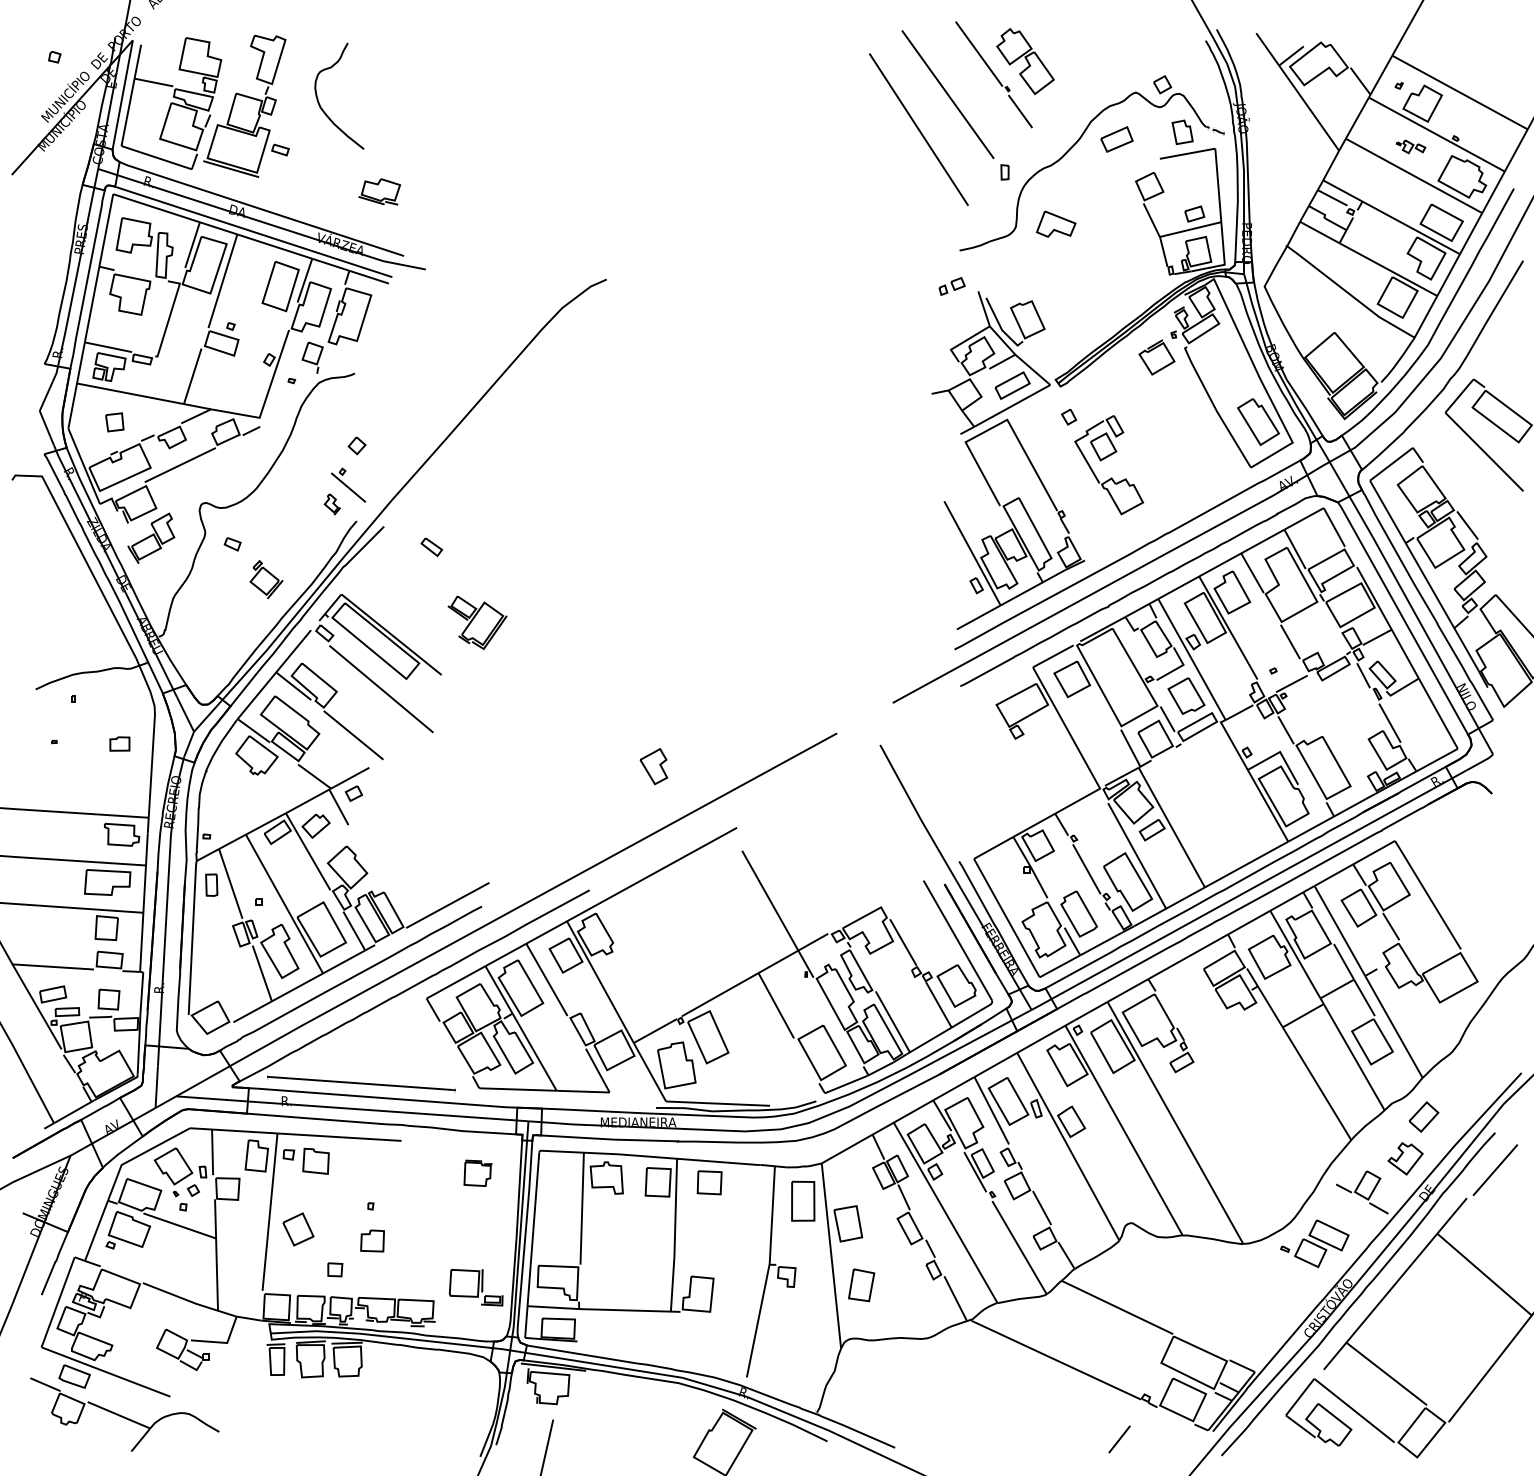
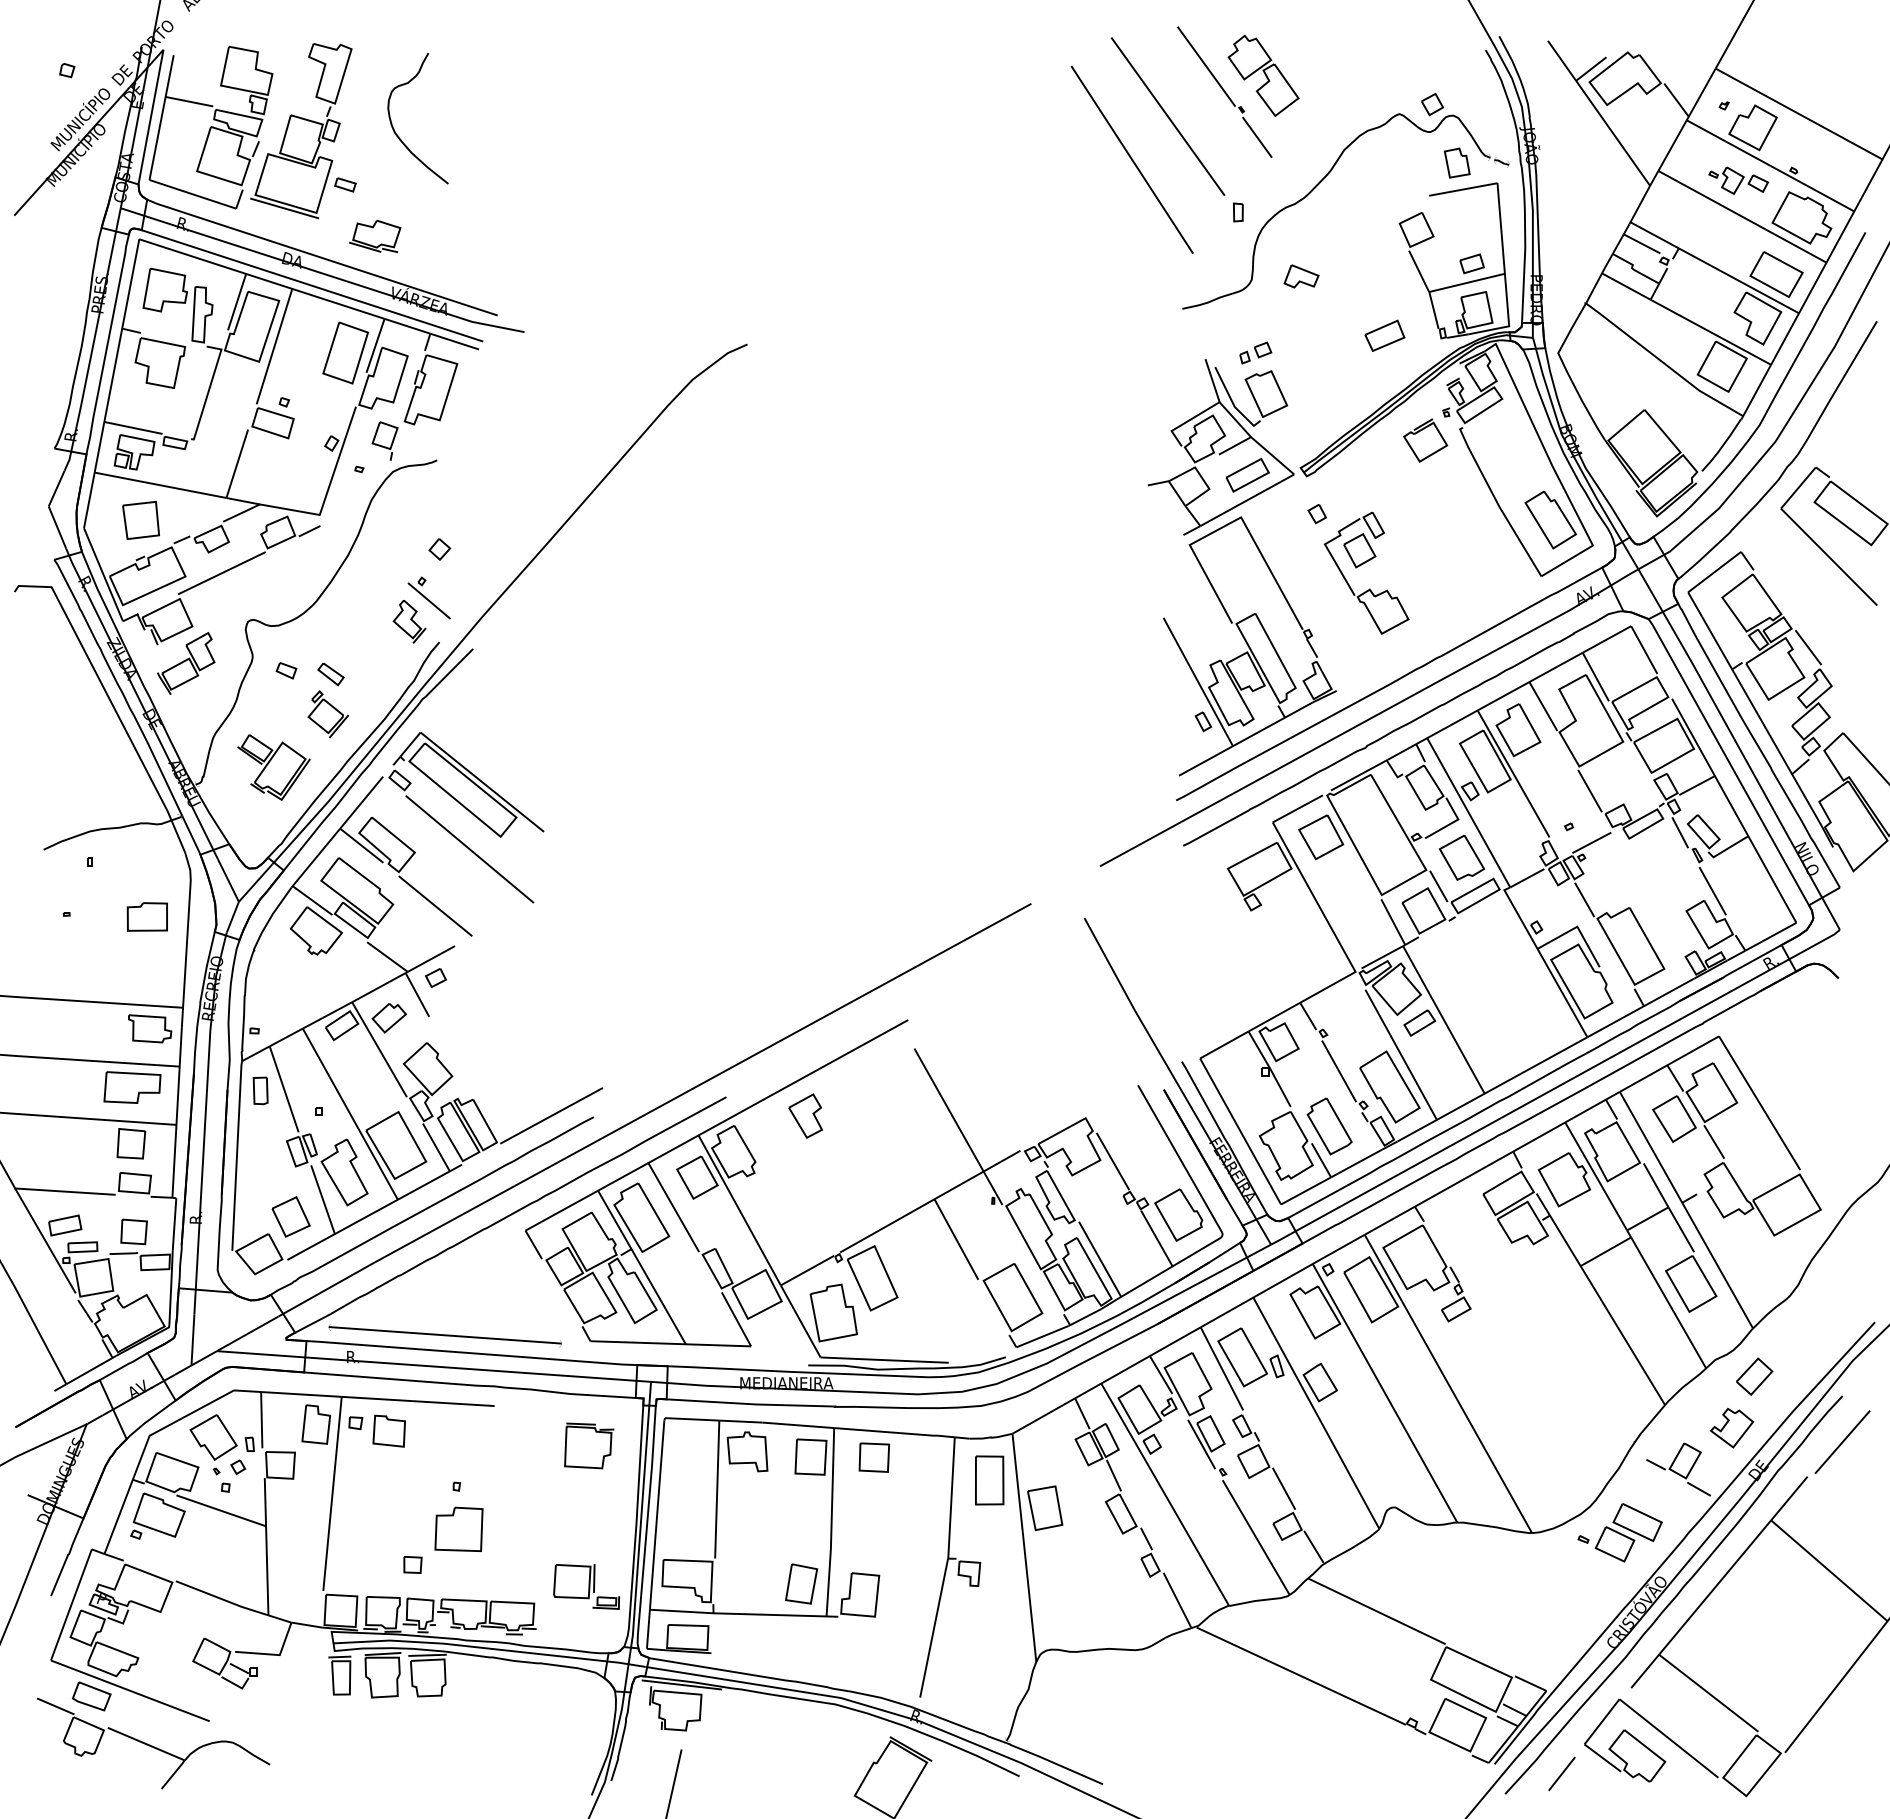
part: (1116, 139) -> (1384, 335), moved
part: (1410, 146) -> (1738, 180), size x1.67
part: (379, 191) -> (375, 235), moved
part: (1056, 224) -> (1301, 276), size x0.71
part: (951, 286) -> (1254, 353), moved
part: (114, 422) -> (140, 520), size x1.67
part: (332, 504) -> (409, 621), size x1.67
part: (431, 547) -> (330, 674), moved
part: (477, 622) -> (273, 767), moved
part: (119, 743) -> (147, 916), size x1.67
part: (653, 766) -> (805, 1115), moved
part: (477, 1173) -> (588, 1446), size x1.43
part: (298, 1229) -> (291, 1216), moved
part: (372, 1240) -> (458, 1528), size x1.67
part: (861, 1285) -> (801, 1584), moved
line: (1119, 1439) -> (1561, 1774), moved

